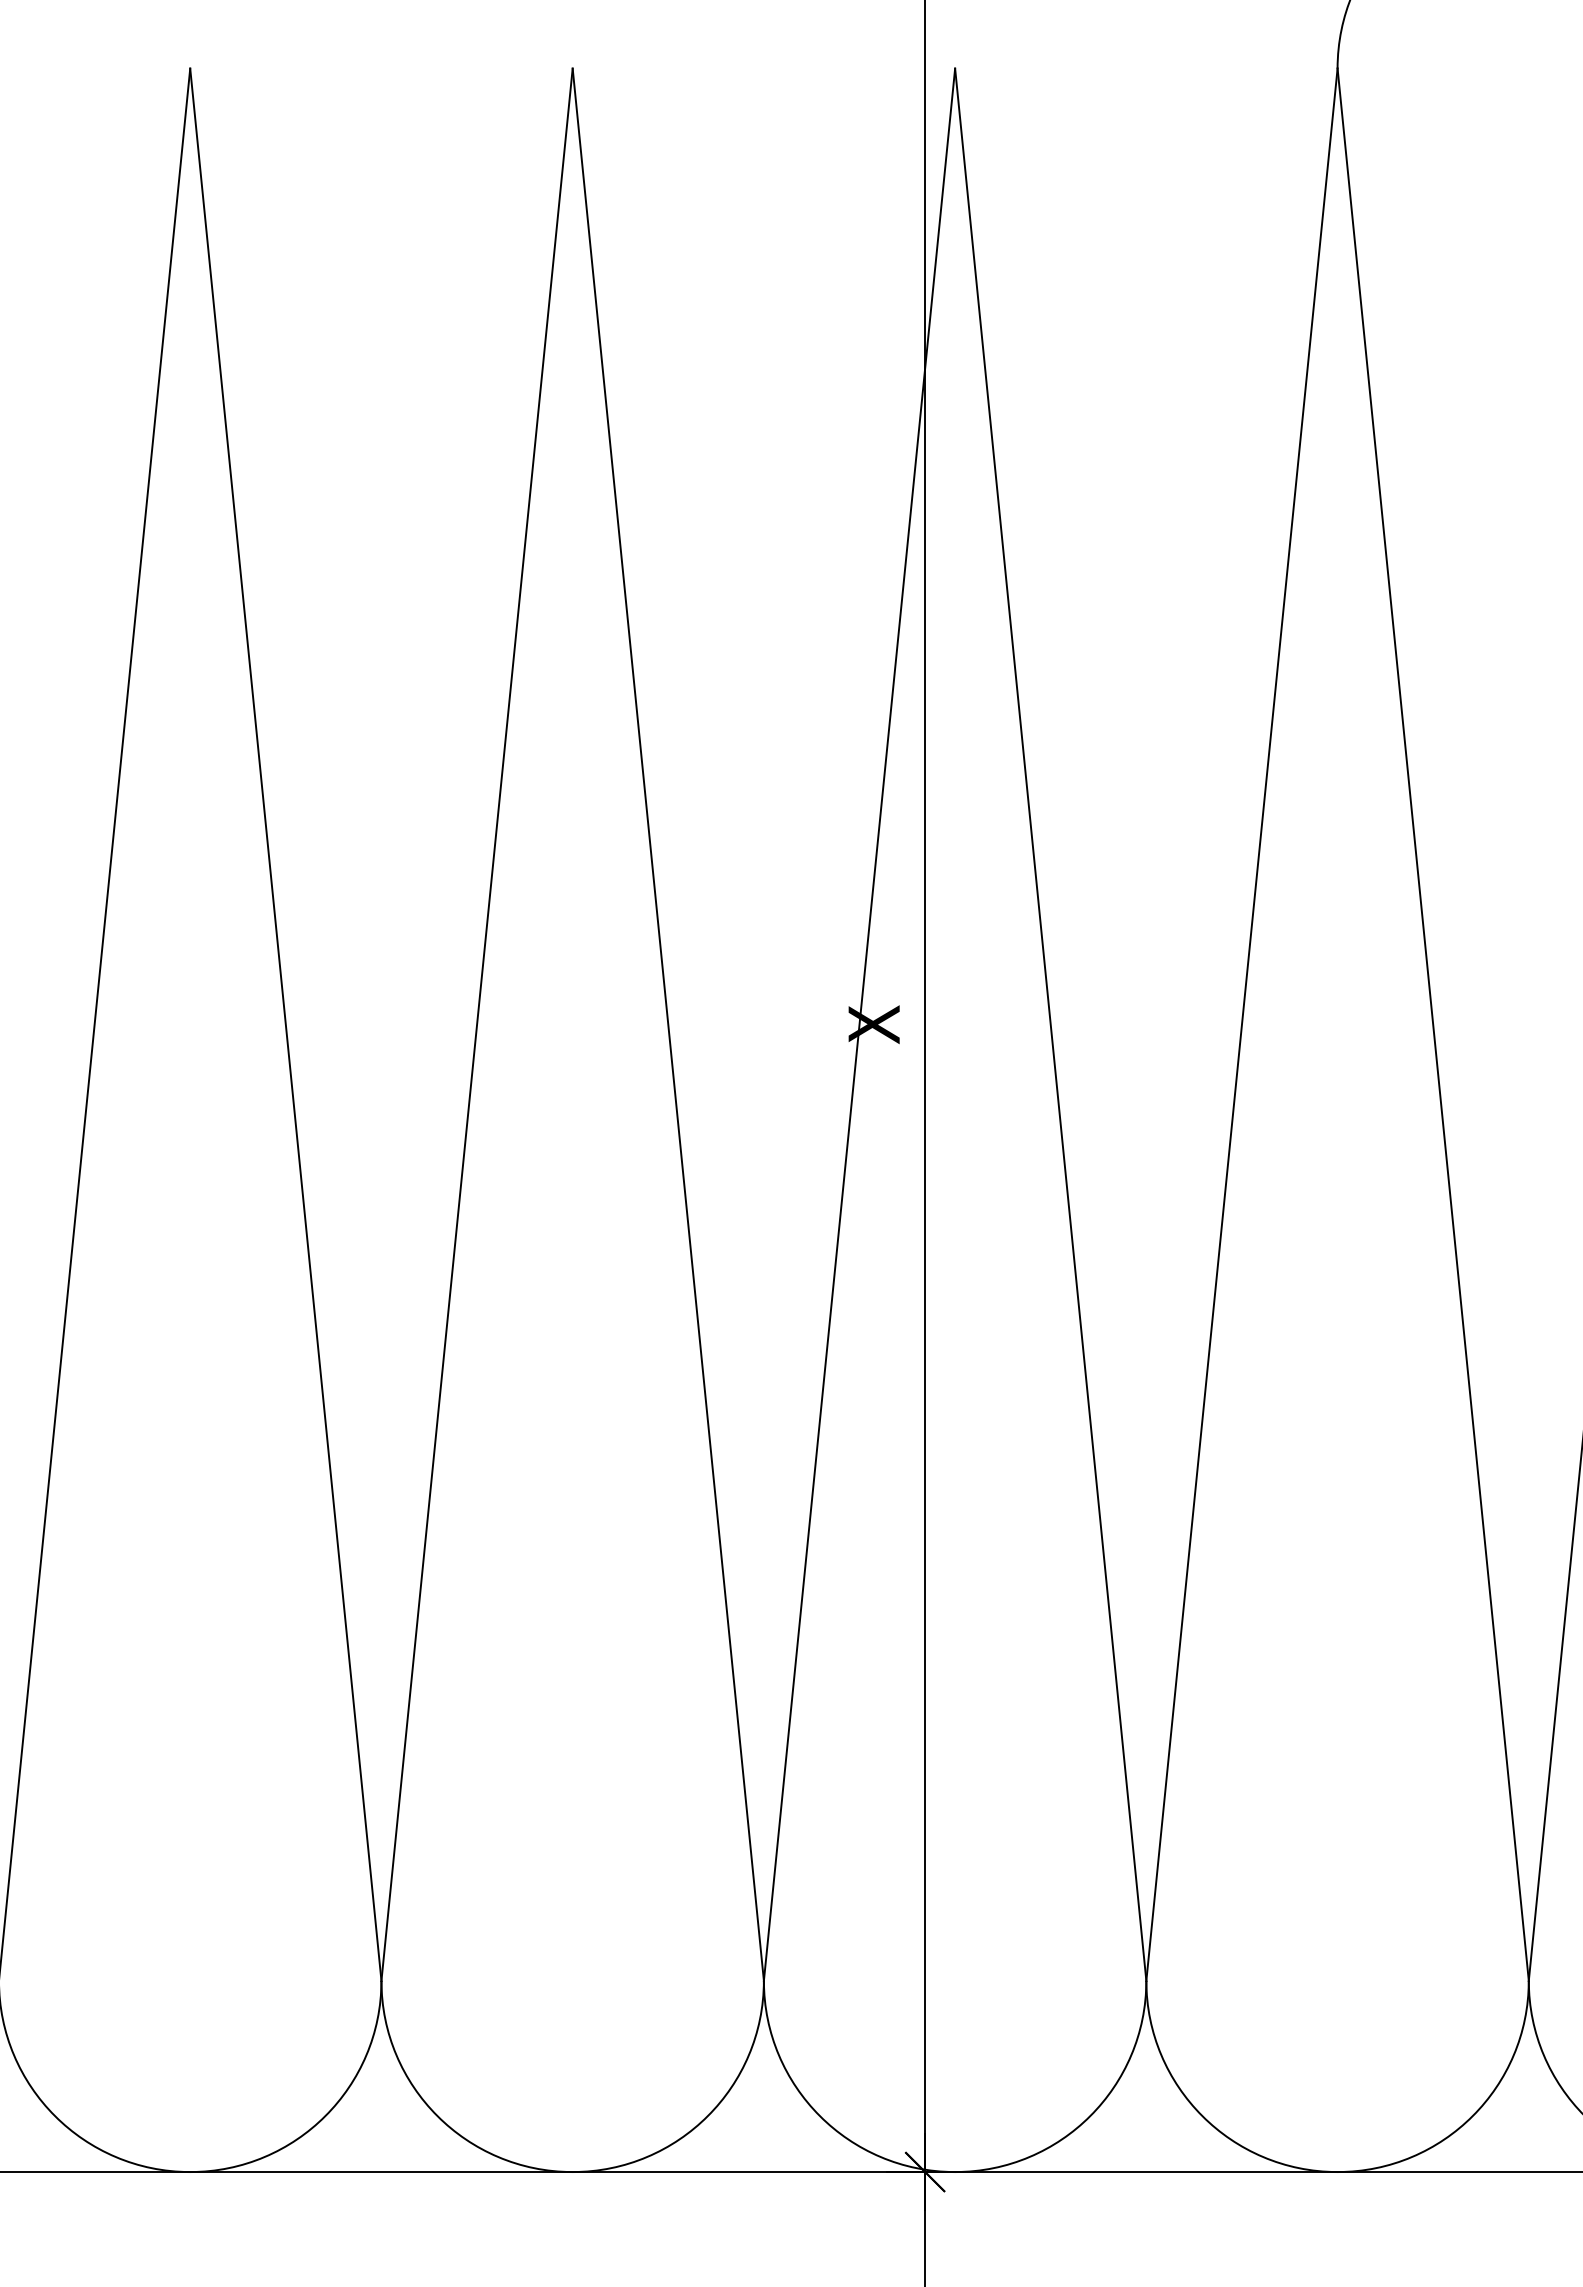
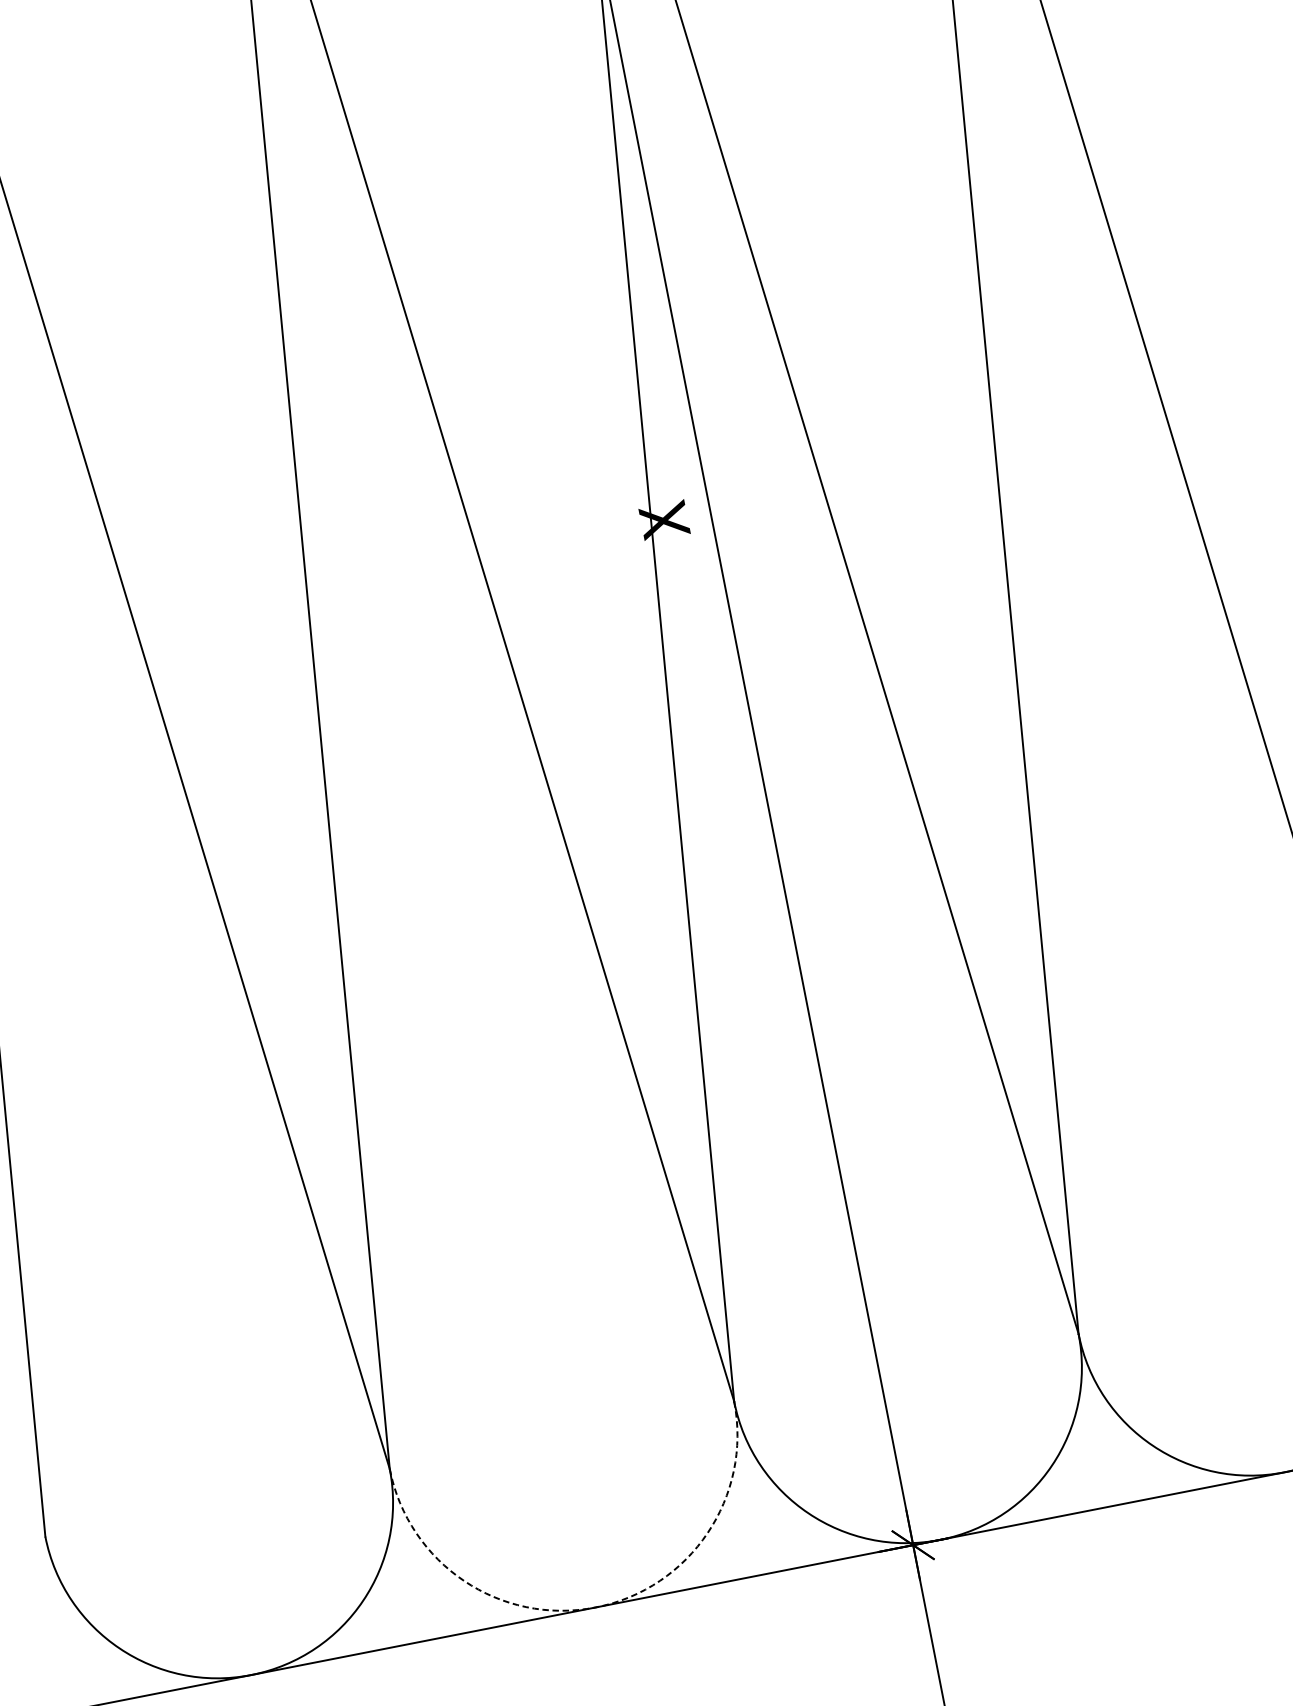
arc: (572, 2172) -> (595, 1607), solid -> dashed

